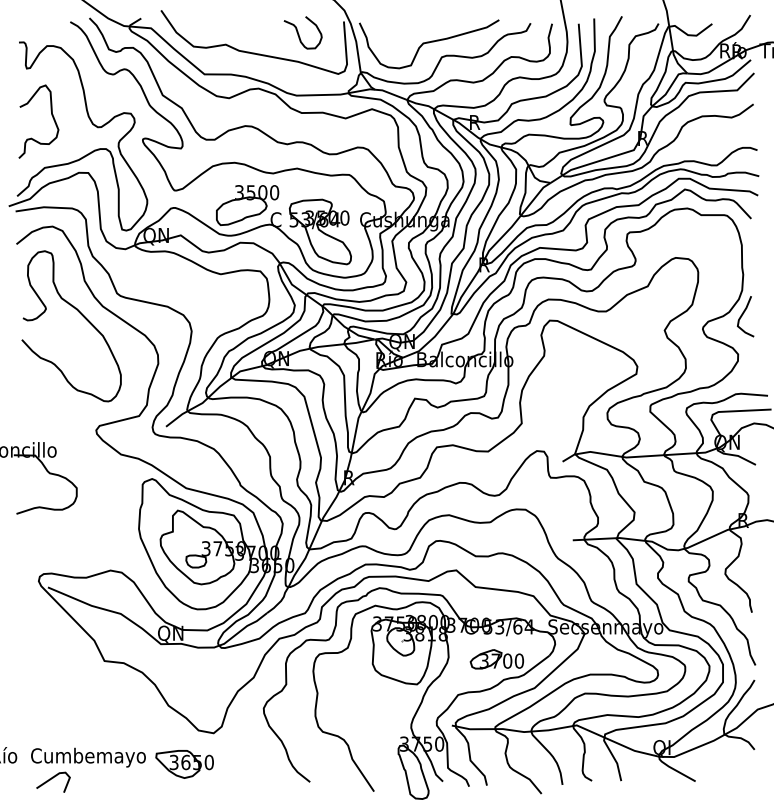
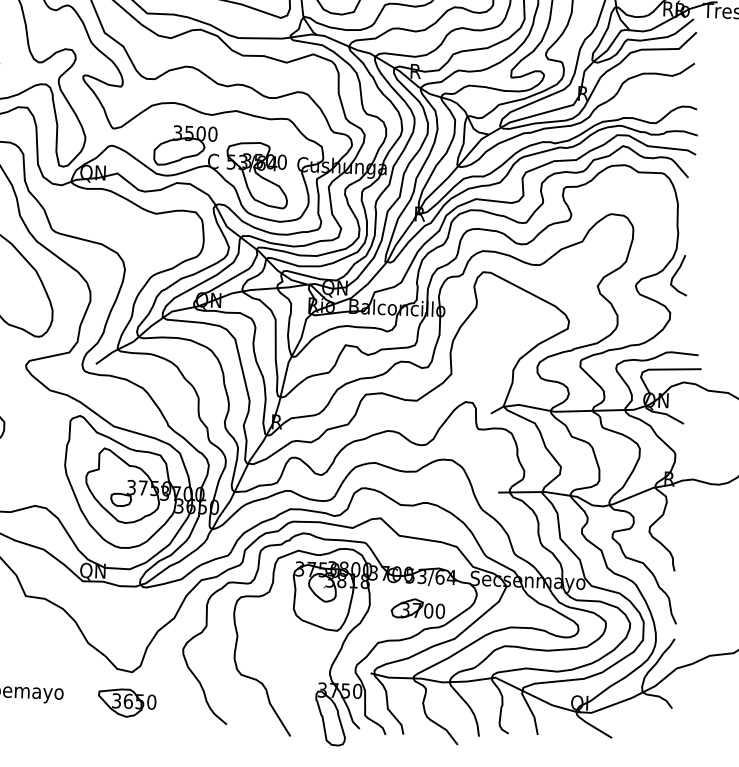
part: (184, 764) -> (126, 703), moved

